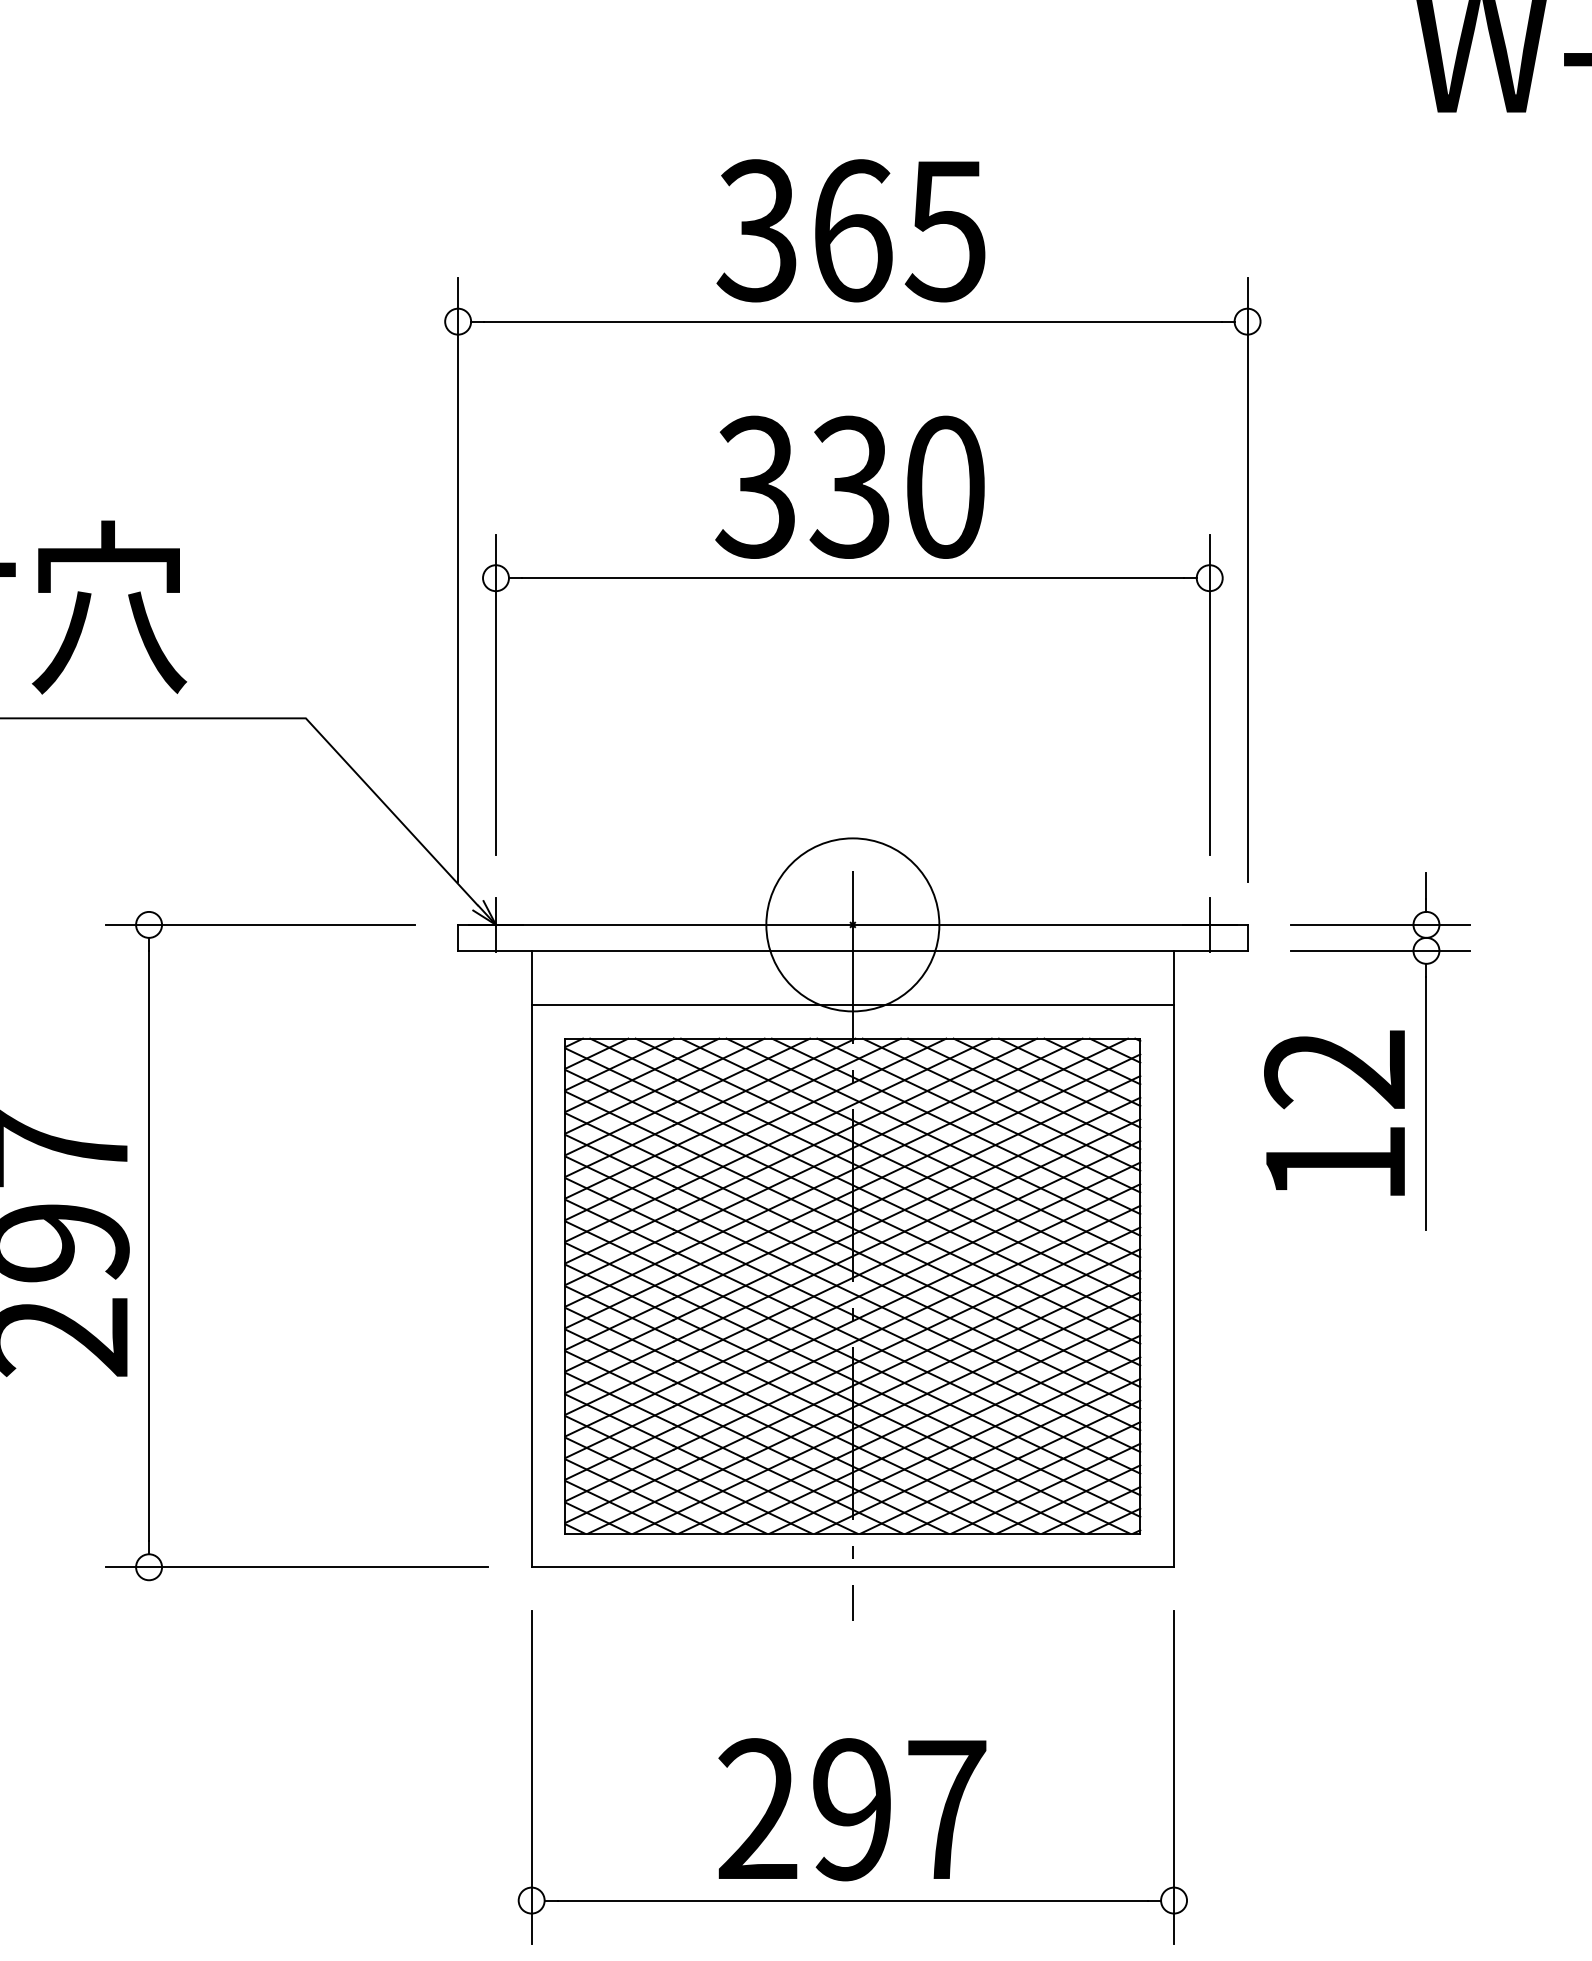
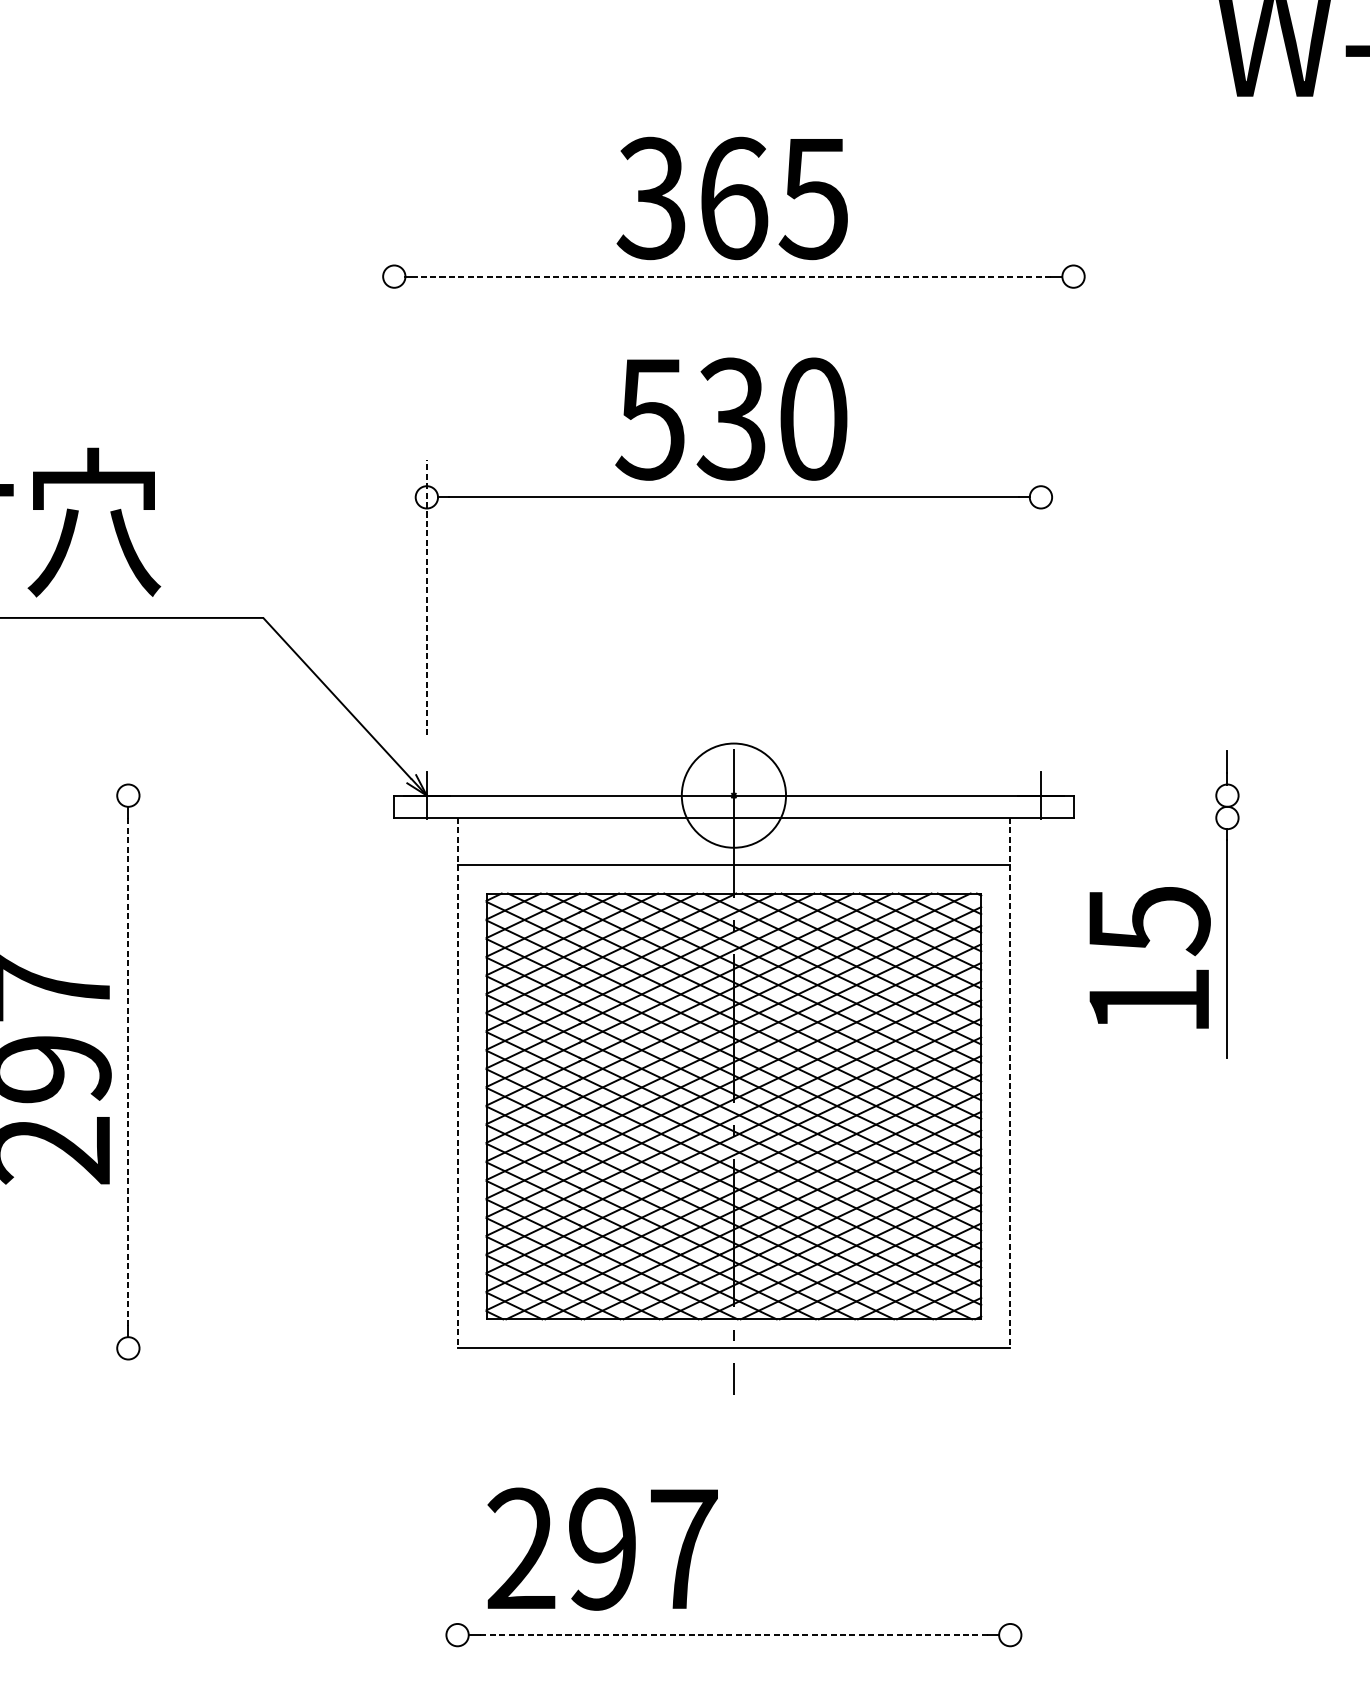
line: (852, 321) -> (733, 276), solid -> dashed
text: (754, 486) -> (649, 418), 330 -> 530
line: (458, 579) -> (394, 498), removed
line: (1247, 579) -> (1073, 498), removed
line: (495, 694) -> (426, 597), solid -> dashed
line: (1209, 694) -> (1040, 597), removed
line: (259, 924) -> (223, 795), removed
circle: (852, 924) -> (733, 795), size x0.7
line: (1379, 924) -> (1187, 795), removed
line: (1379, 950) -> (1187, 817), removed
text: (1335, 1070) -> (1149, 920), 12 -> 15
line: (149, 1245) -> (128, 1071), solid -> dashed
line: (531, 1259) -> (457, 1083), solid -> dashed
line: (1174, 1259) -> (1010, 1083), solid -> dashed
line: (296, 1567) -> (255, 1348), removed
line: (531, 1776) -> (457, 1528), removed
line: (1174, 1776) -> (1010, 1528), removed
text: (852, 1809) -> (602, 1549), moved
line: (852, 1900) -> (733, 1635), solid -> dashed

